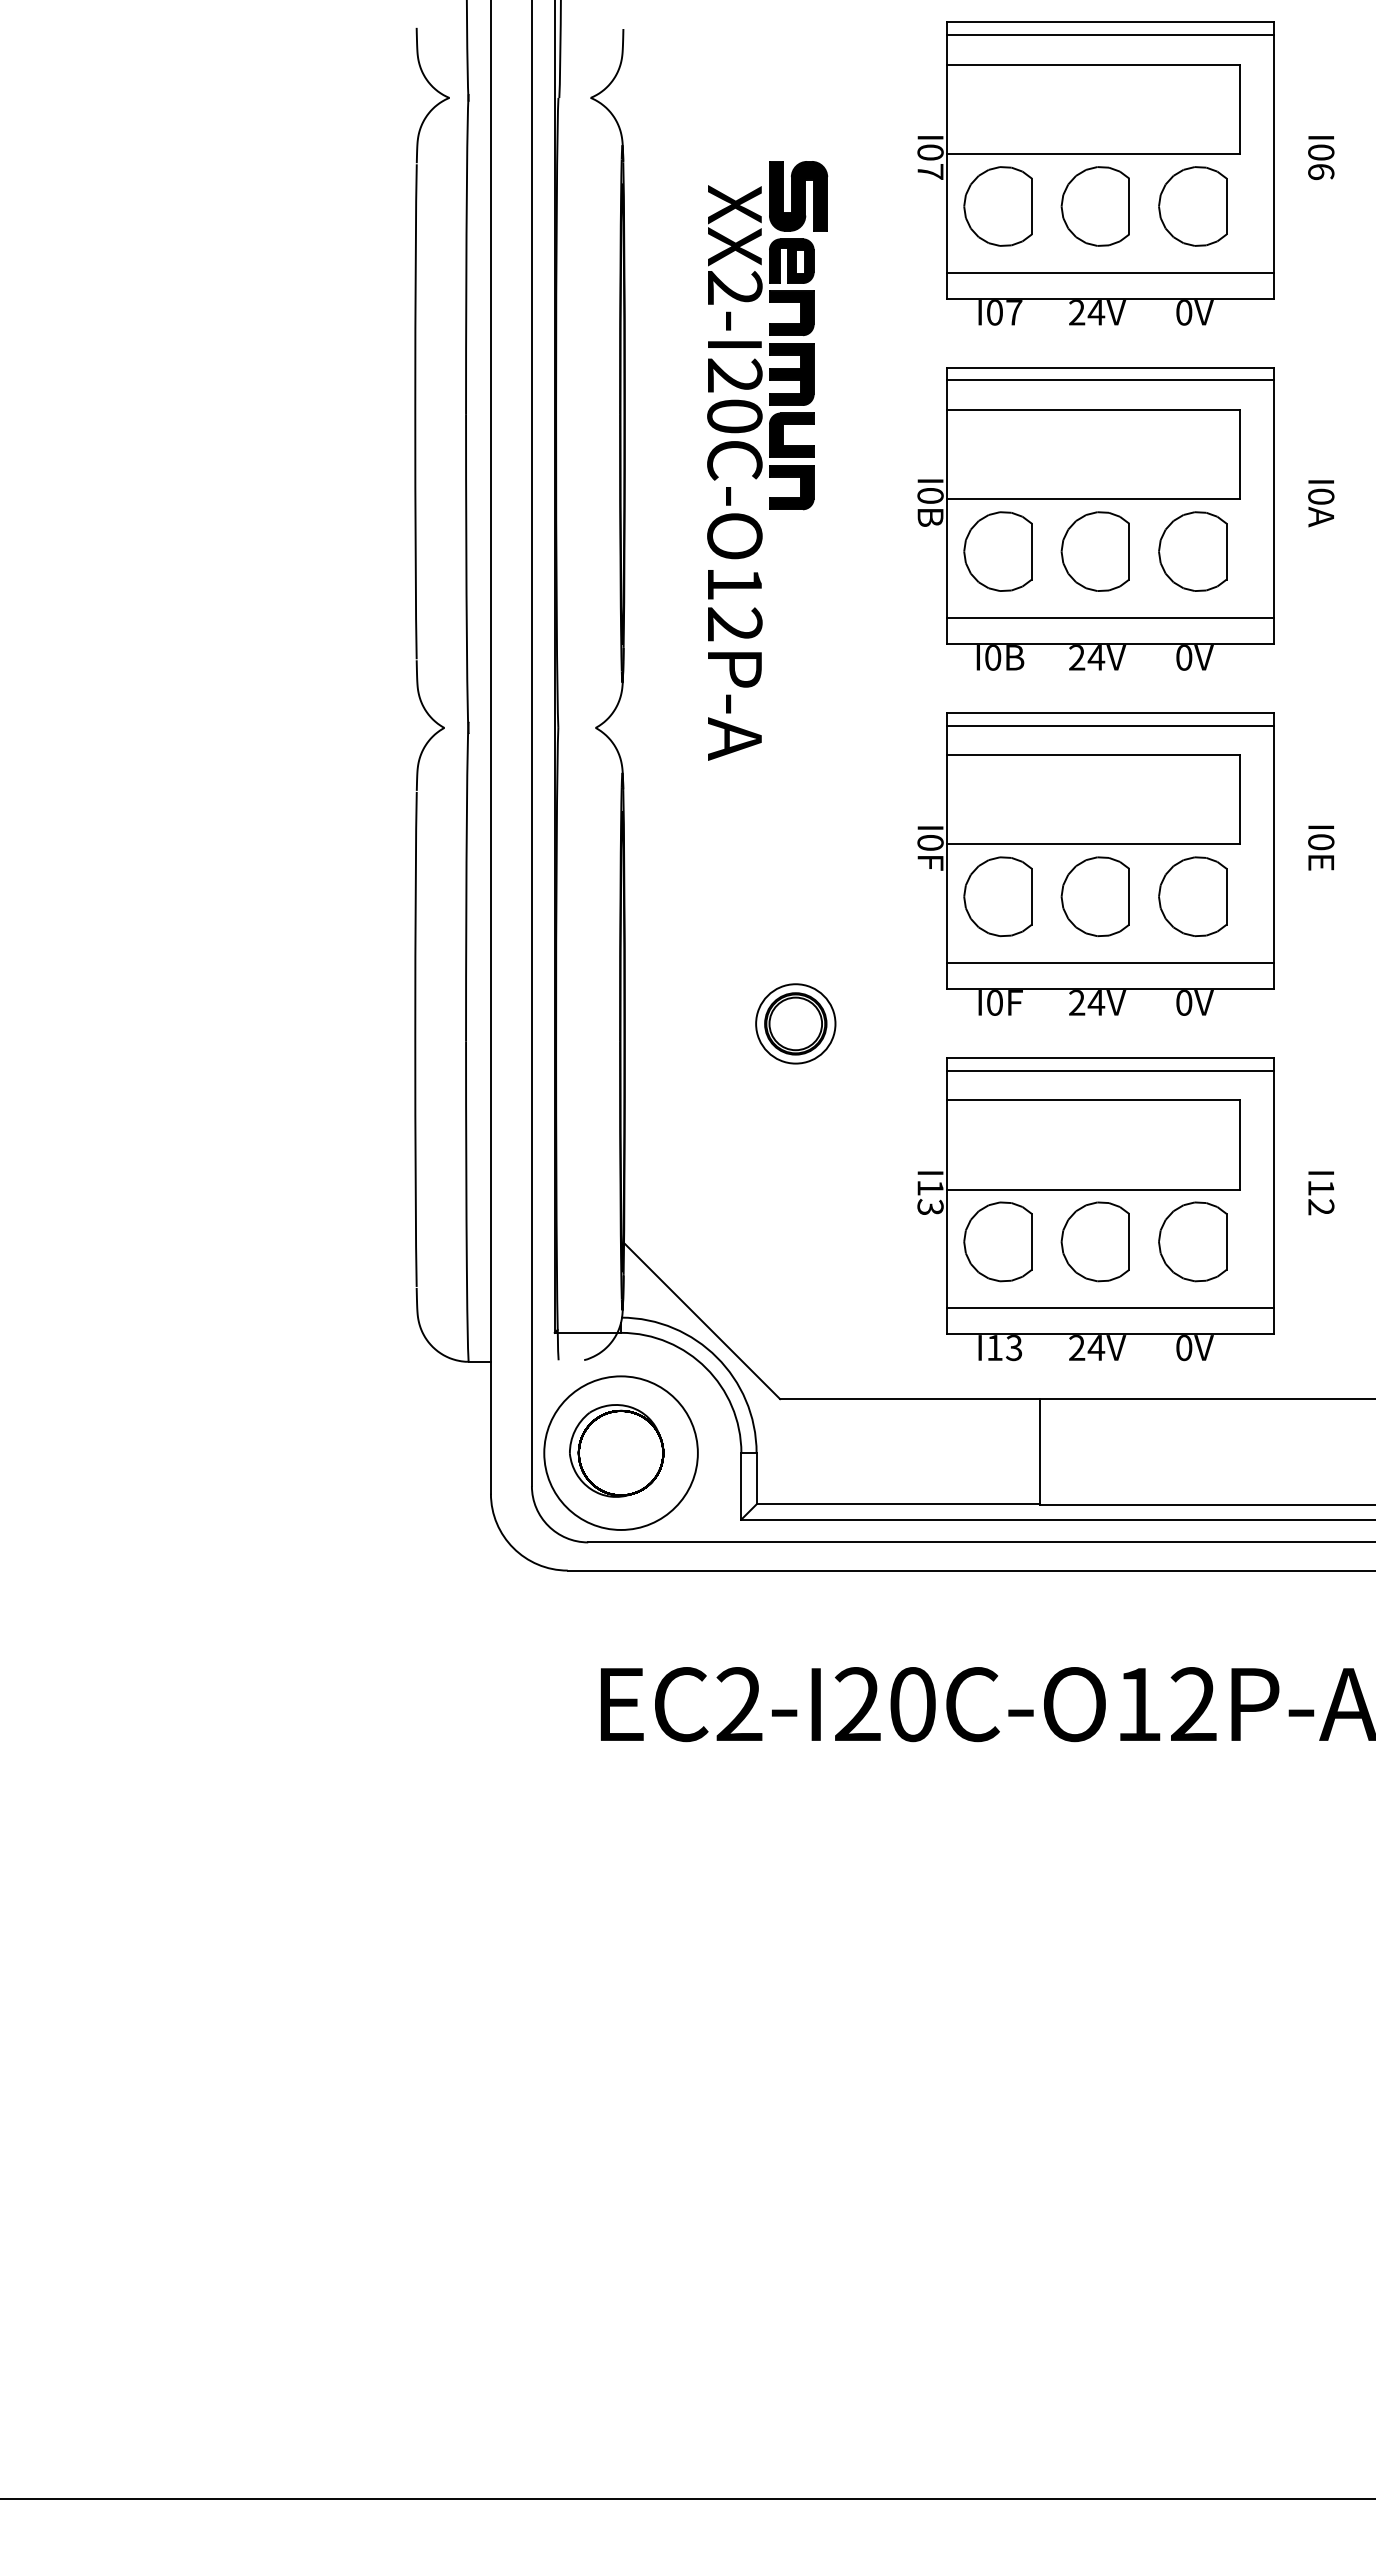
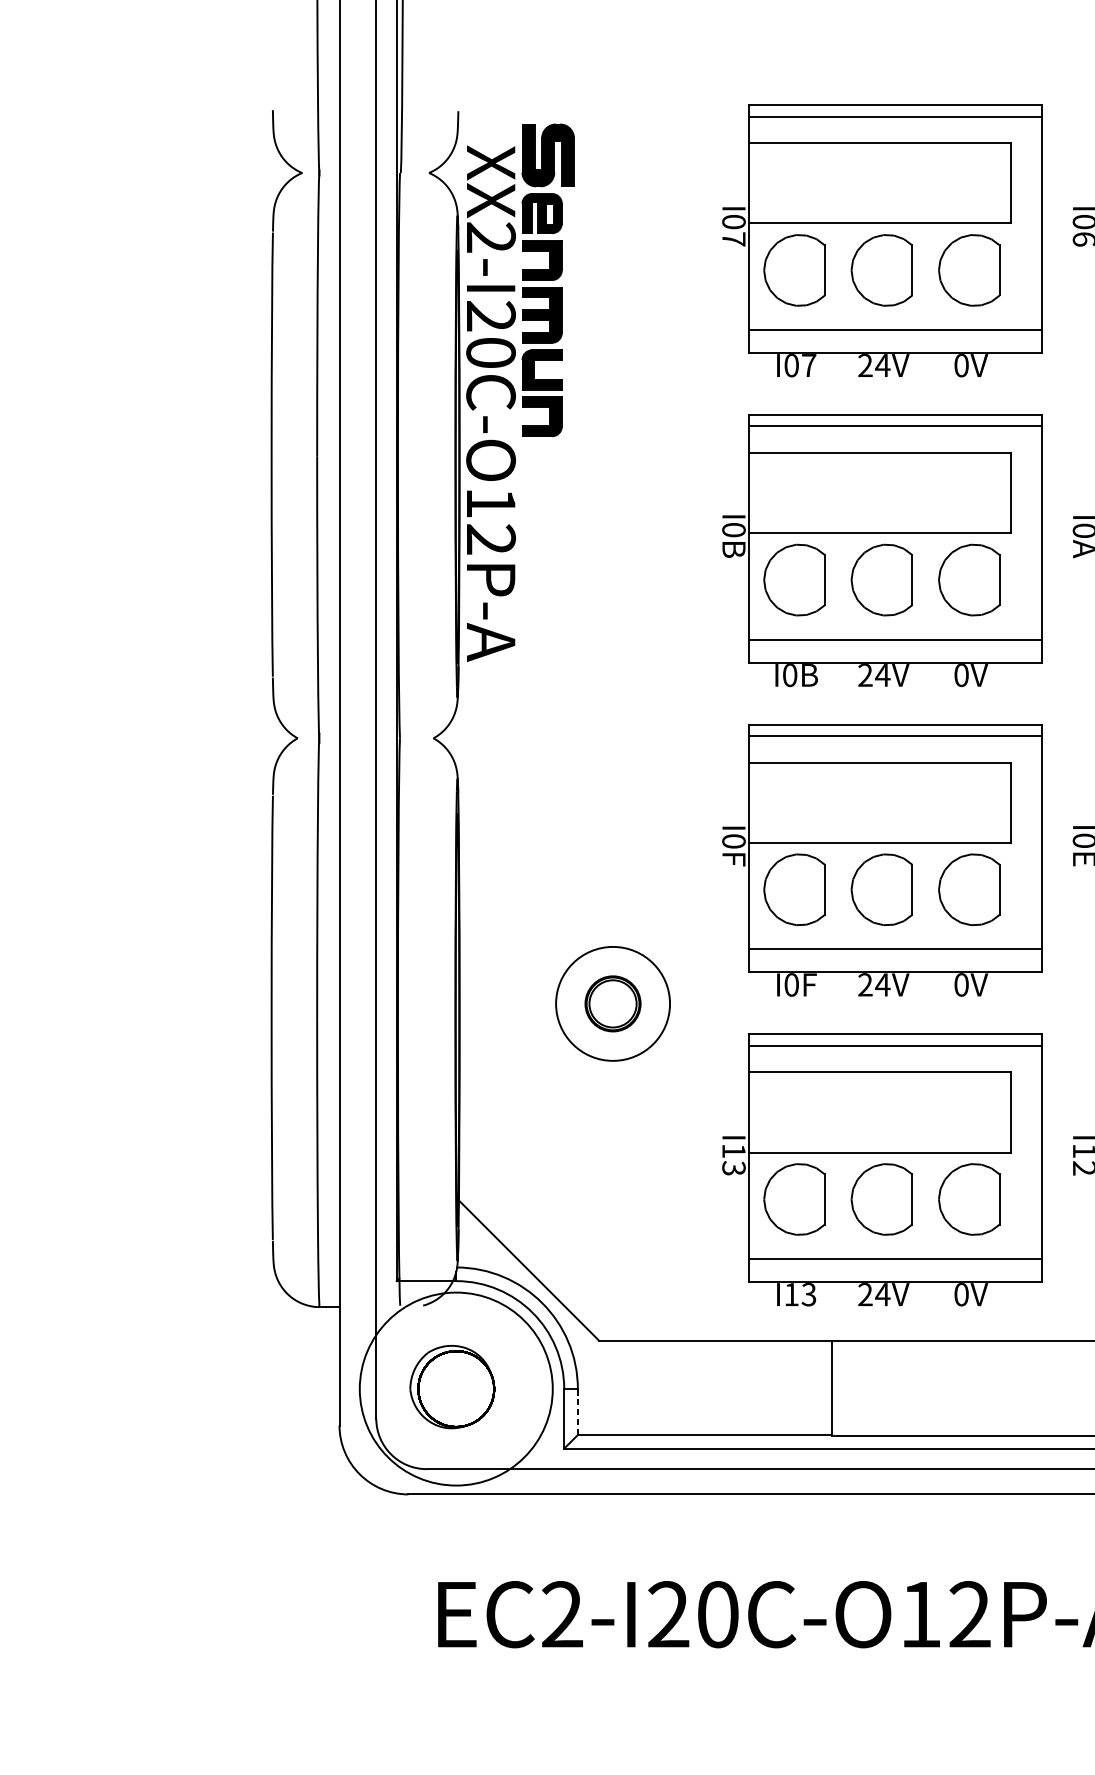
part: (767, 460) -> (520, 392), moved
circle: (795, 1023) -> (612, 1003), size x1.6
circle: (620, 1452) -> (455, 1388), size x1.4
line: (756, 1478) -> (577, 1411), solid -> dashed

